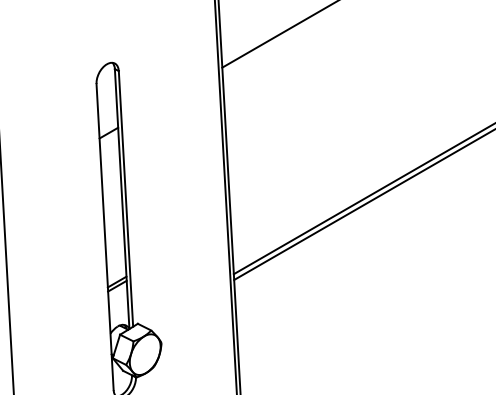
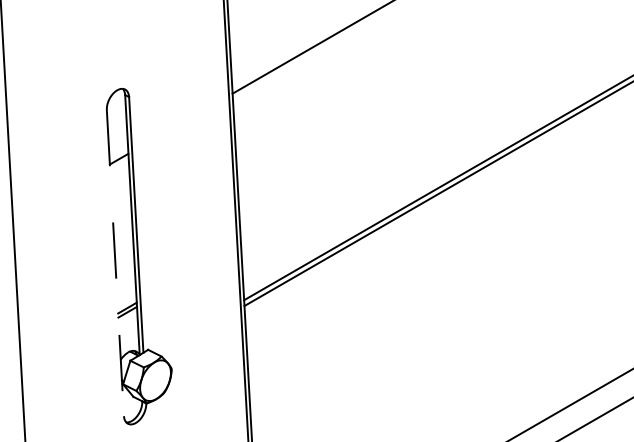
line: (105, 237) -> (115, 263), solid -> dashed

